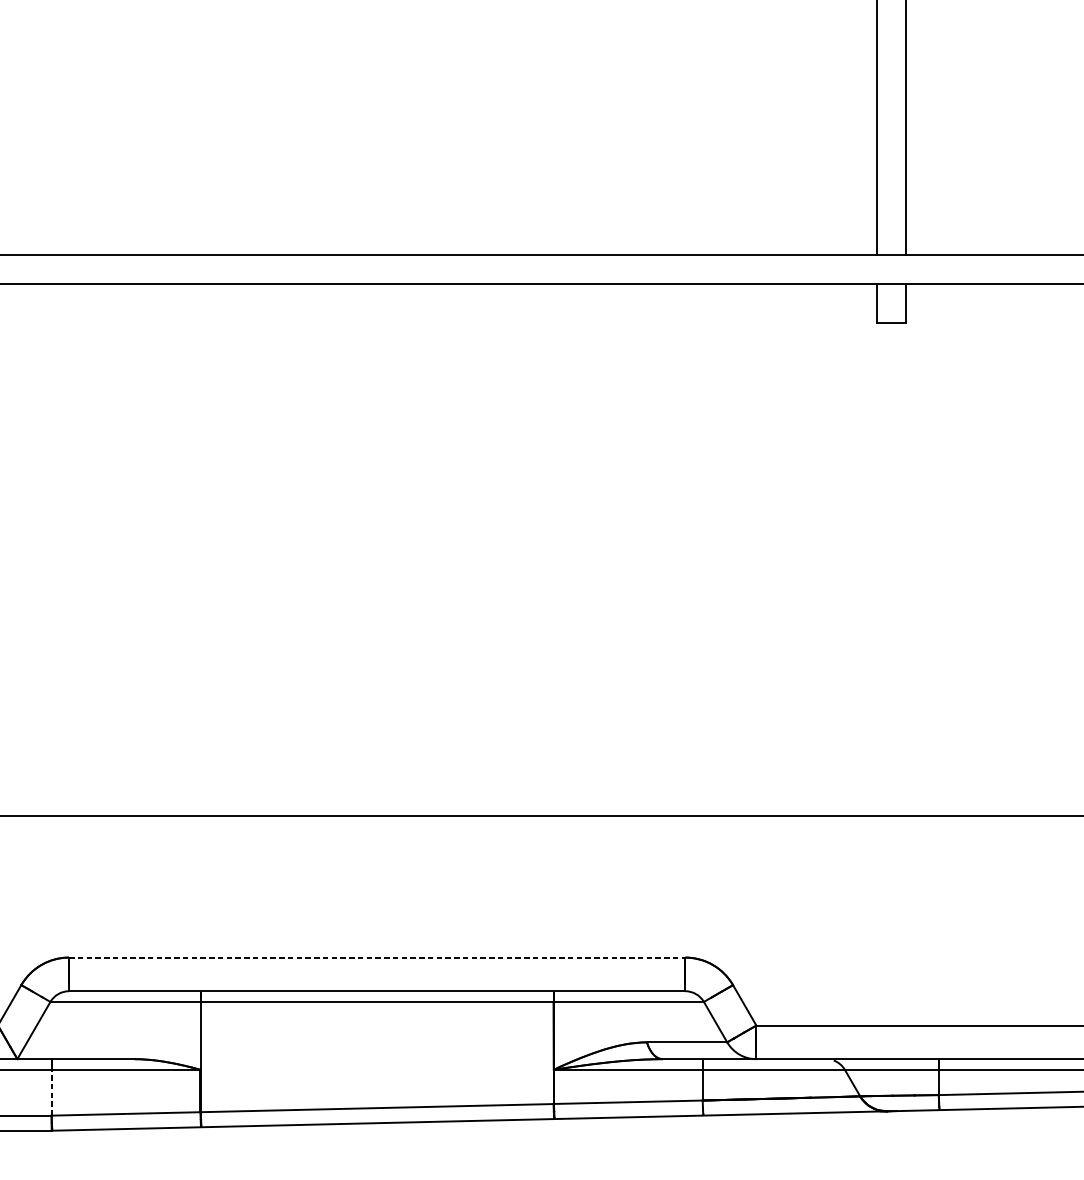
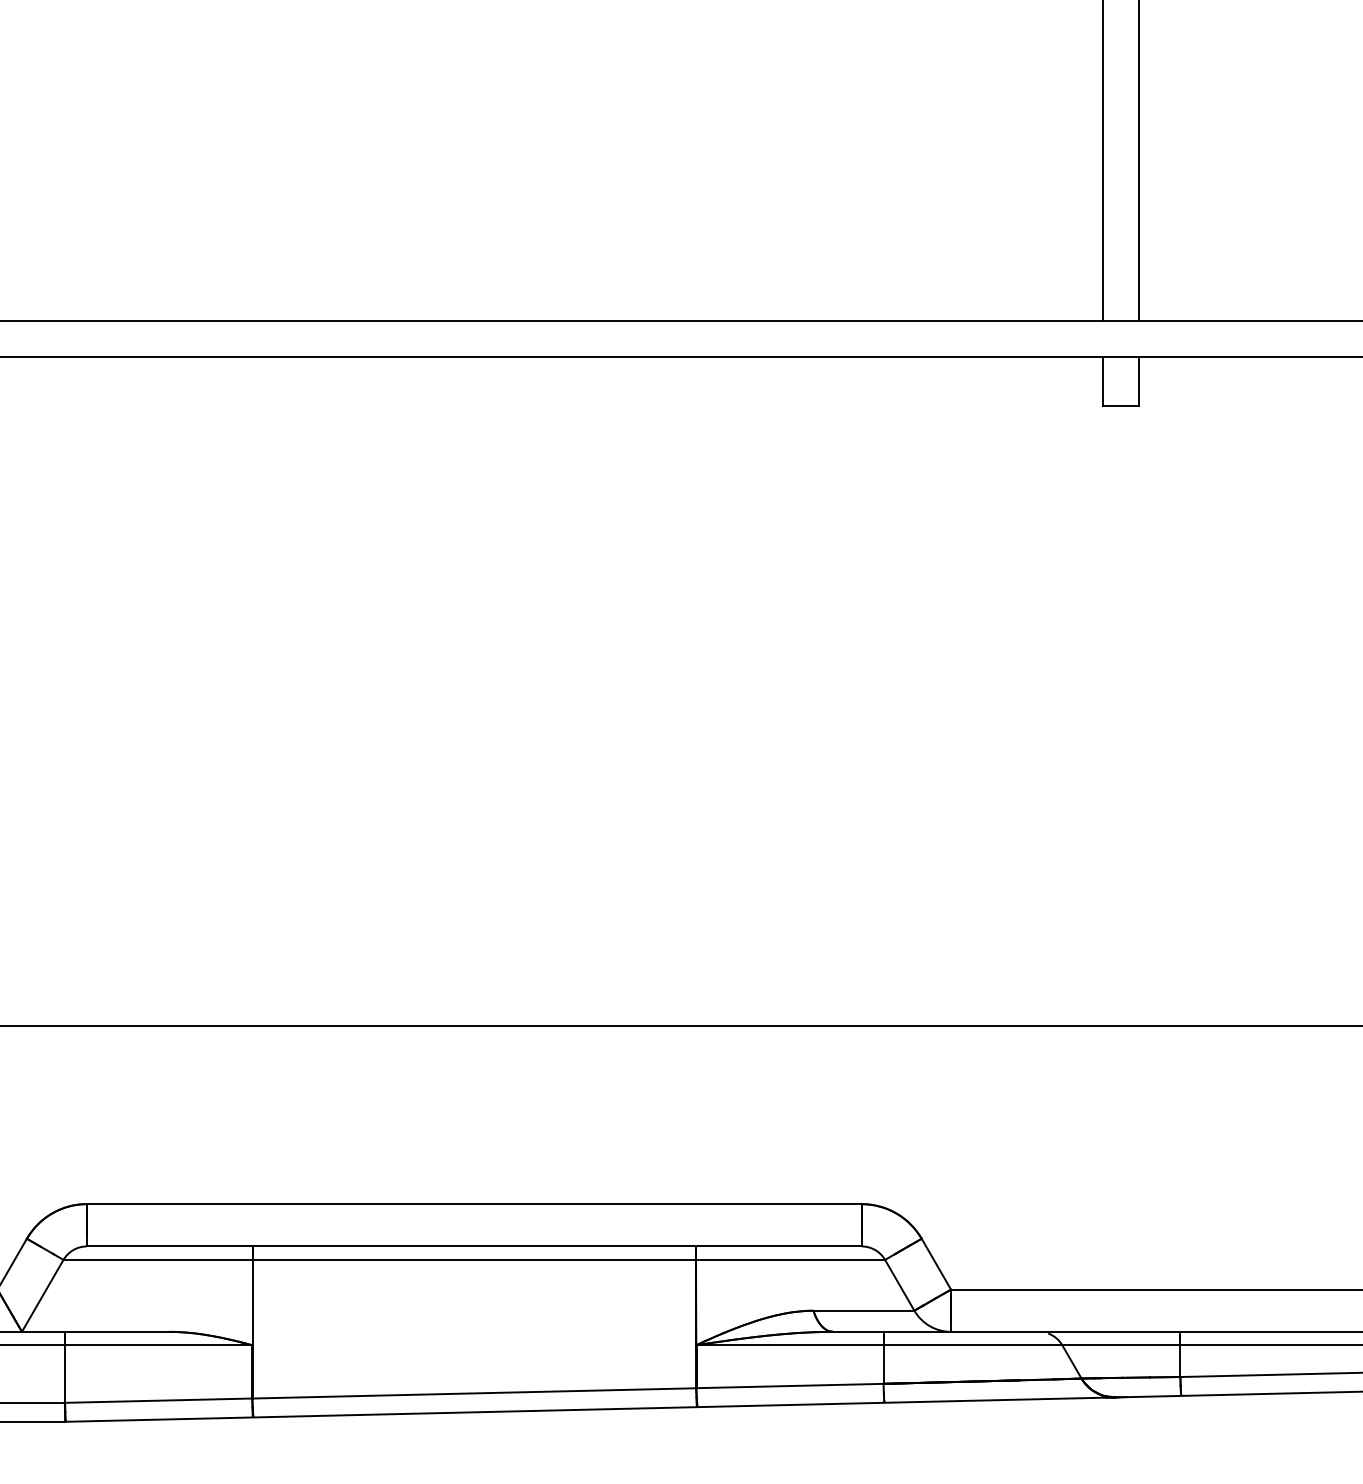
line: (377, 957) -> (474, 1204), dashed -> solid
line: (52, 1093) -> (65, 1374), dashed -> solid

